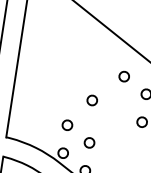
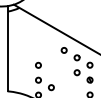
part: (92, 98) -> (38, 64), moved

